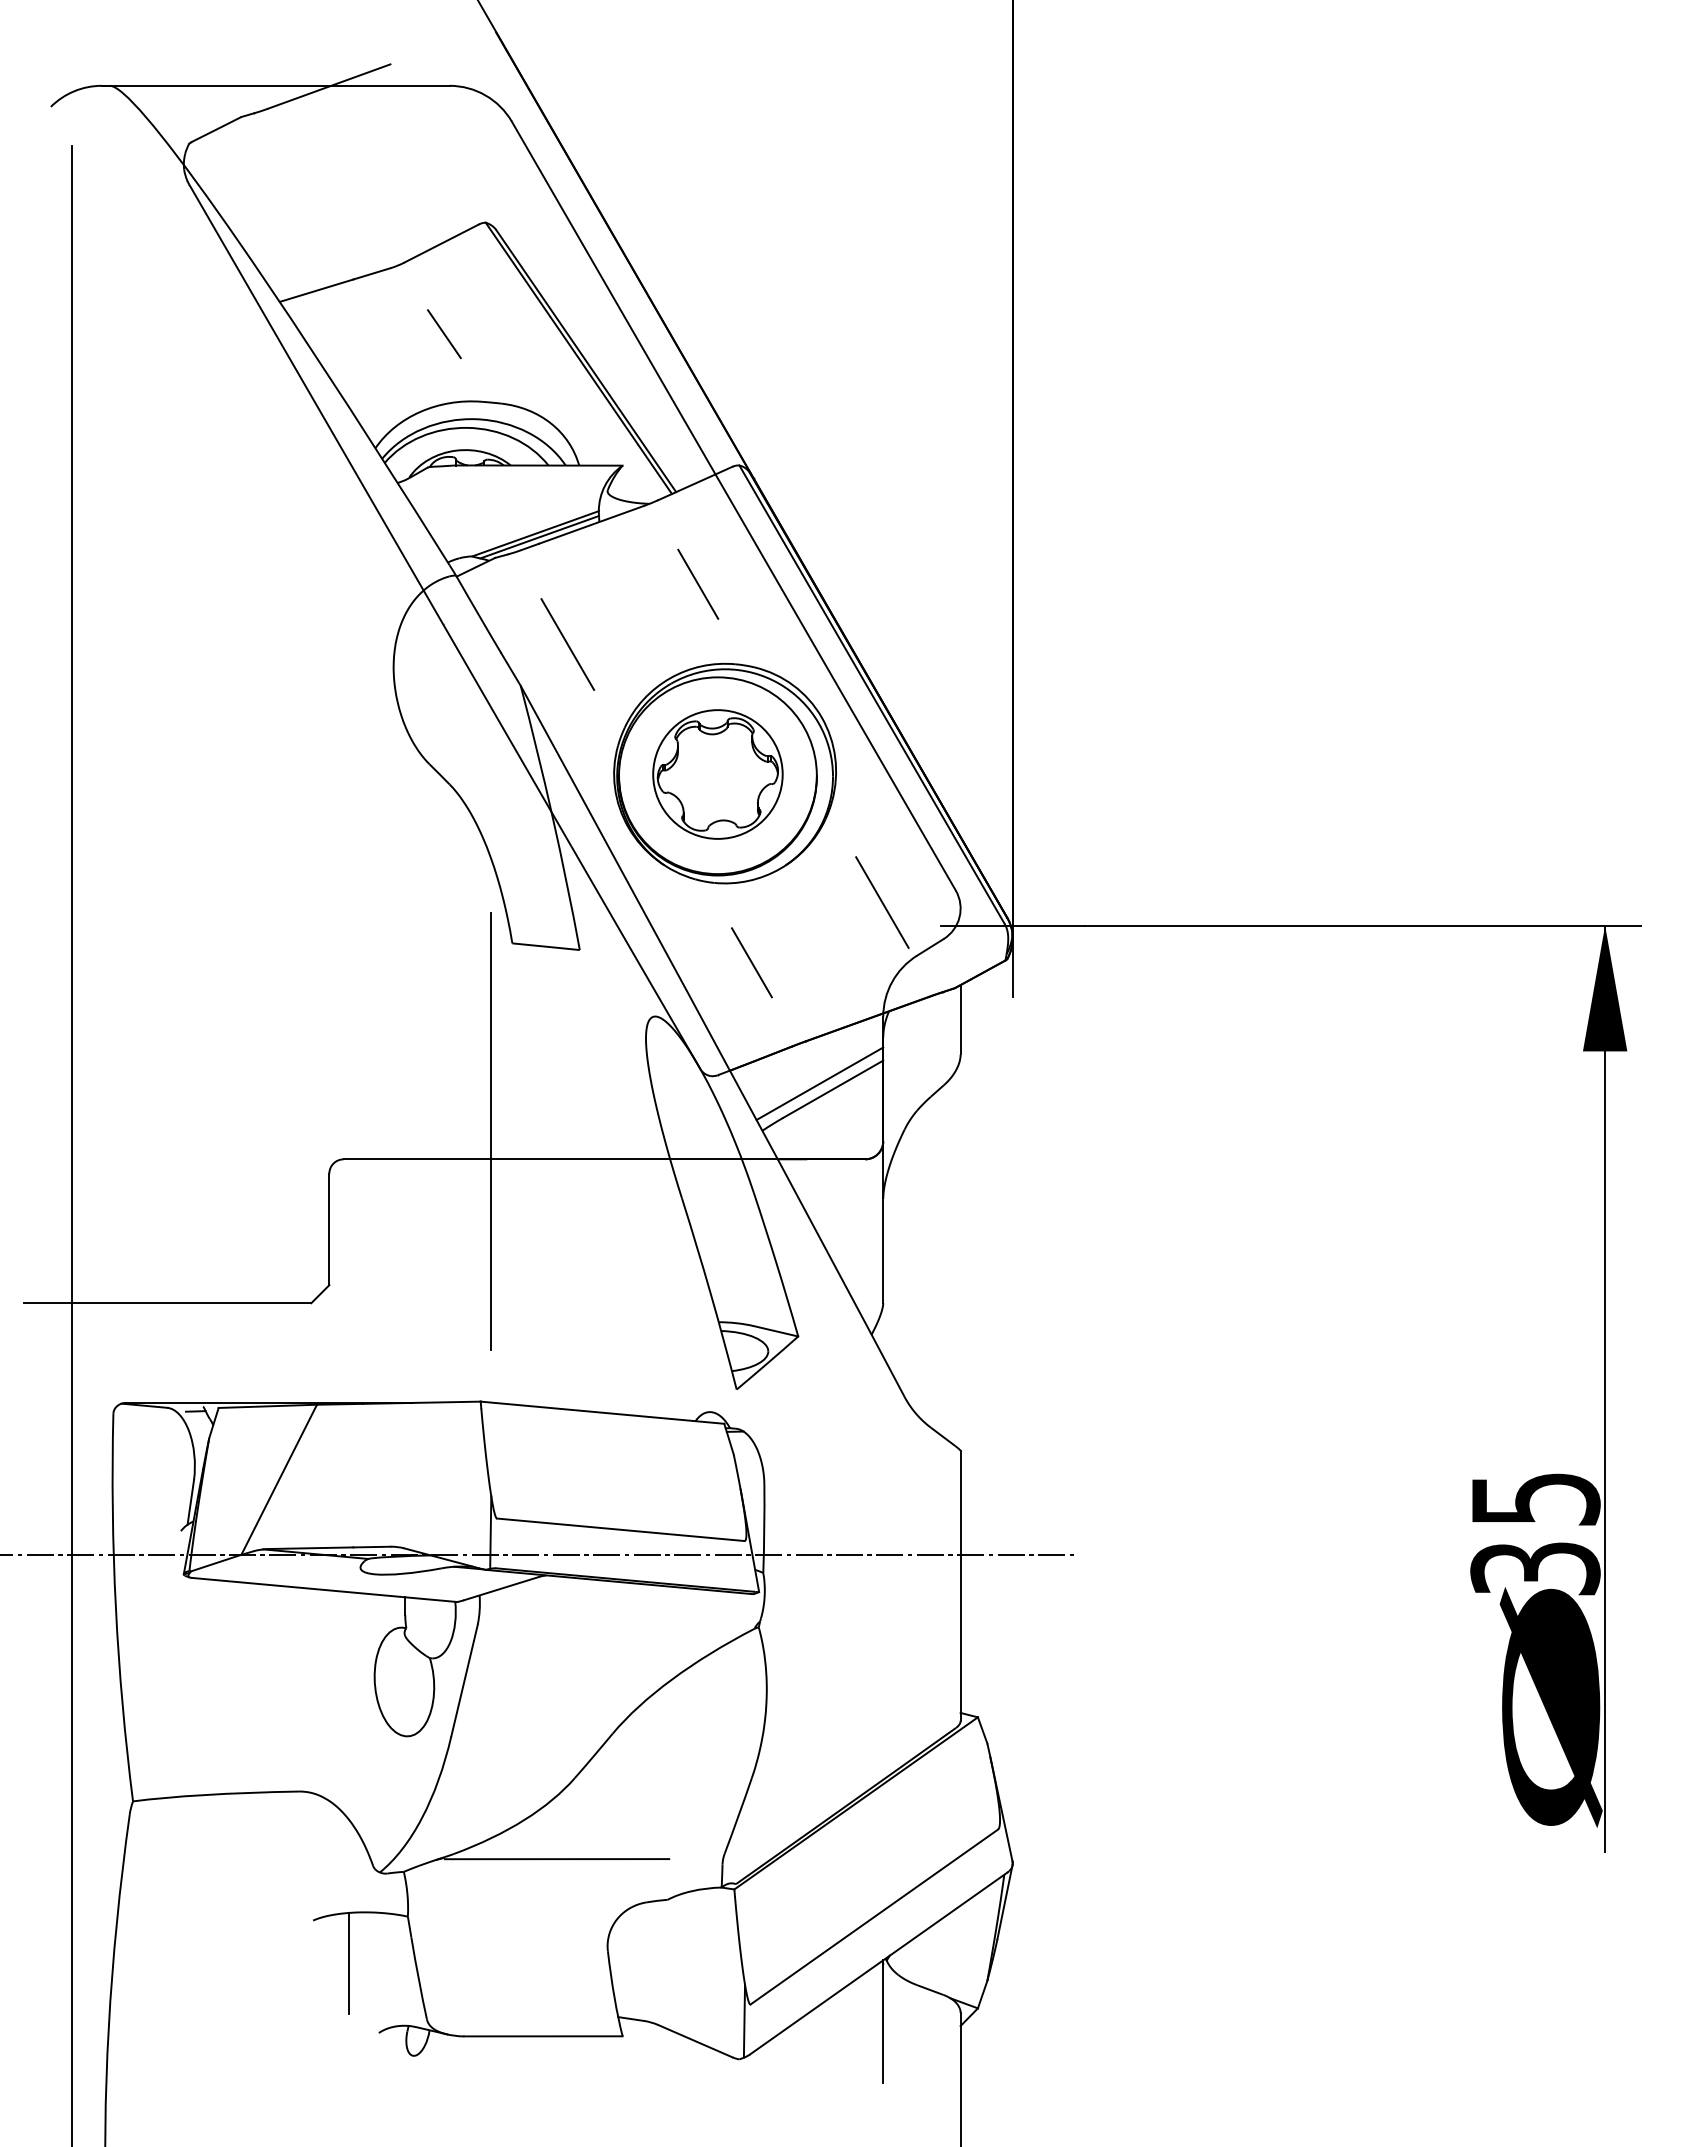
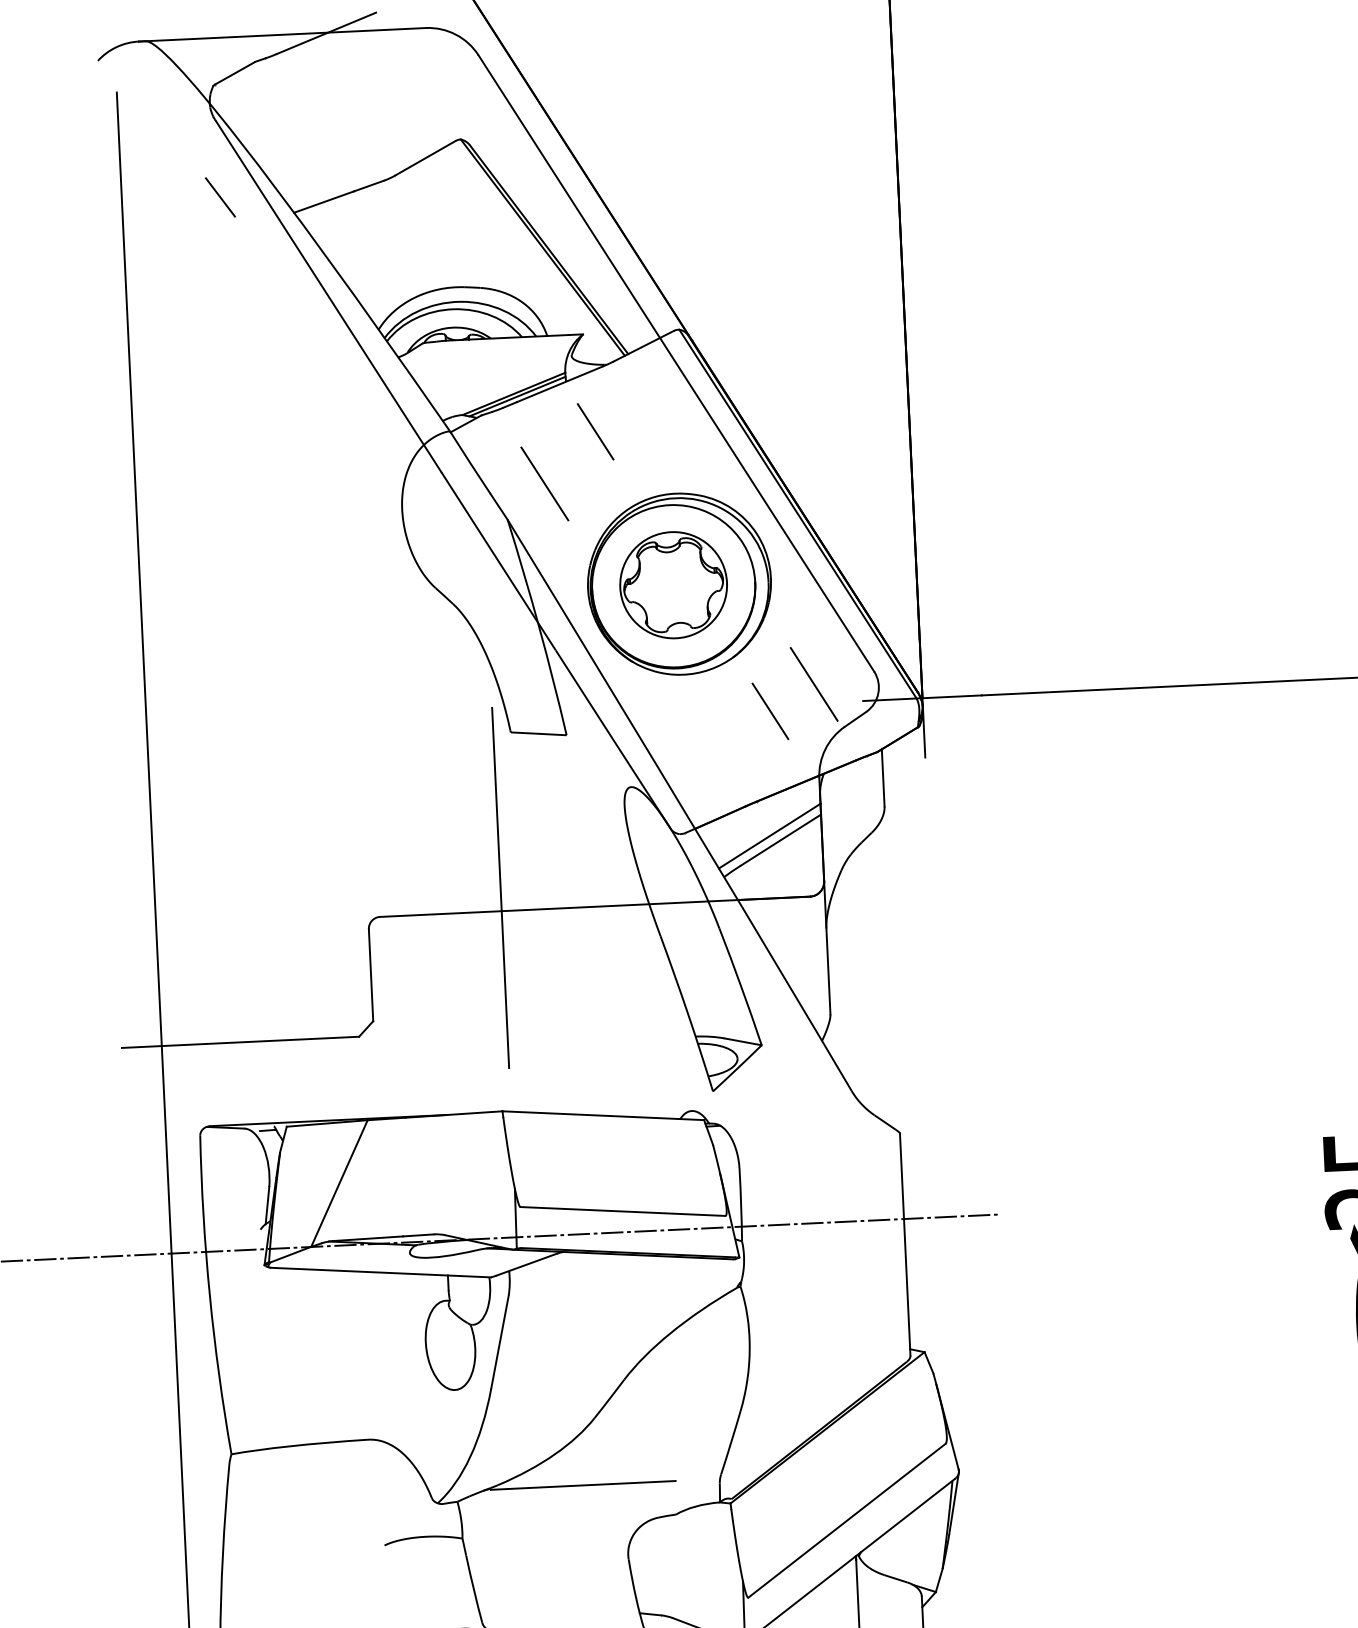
line: (444, 334) -> (220, 197), moved
line: (698, 583) -> (595, 431), moved
line: (751, 962) -> (770, 711), moved
line: (349, 1963) -> (416, 1579), removed

